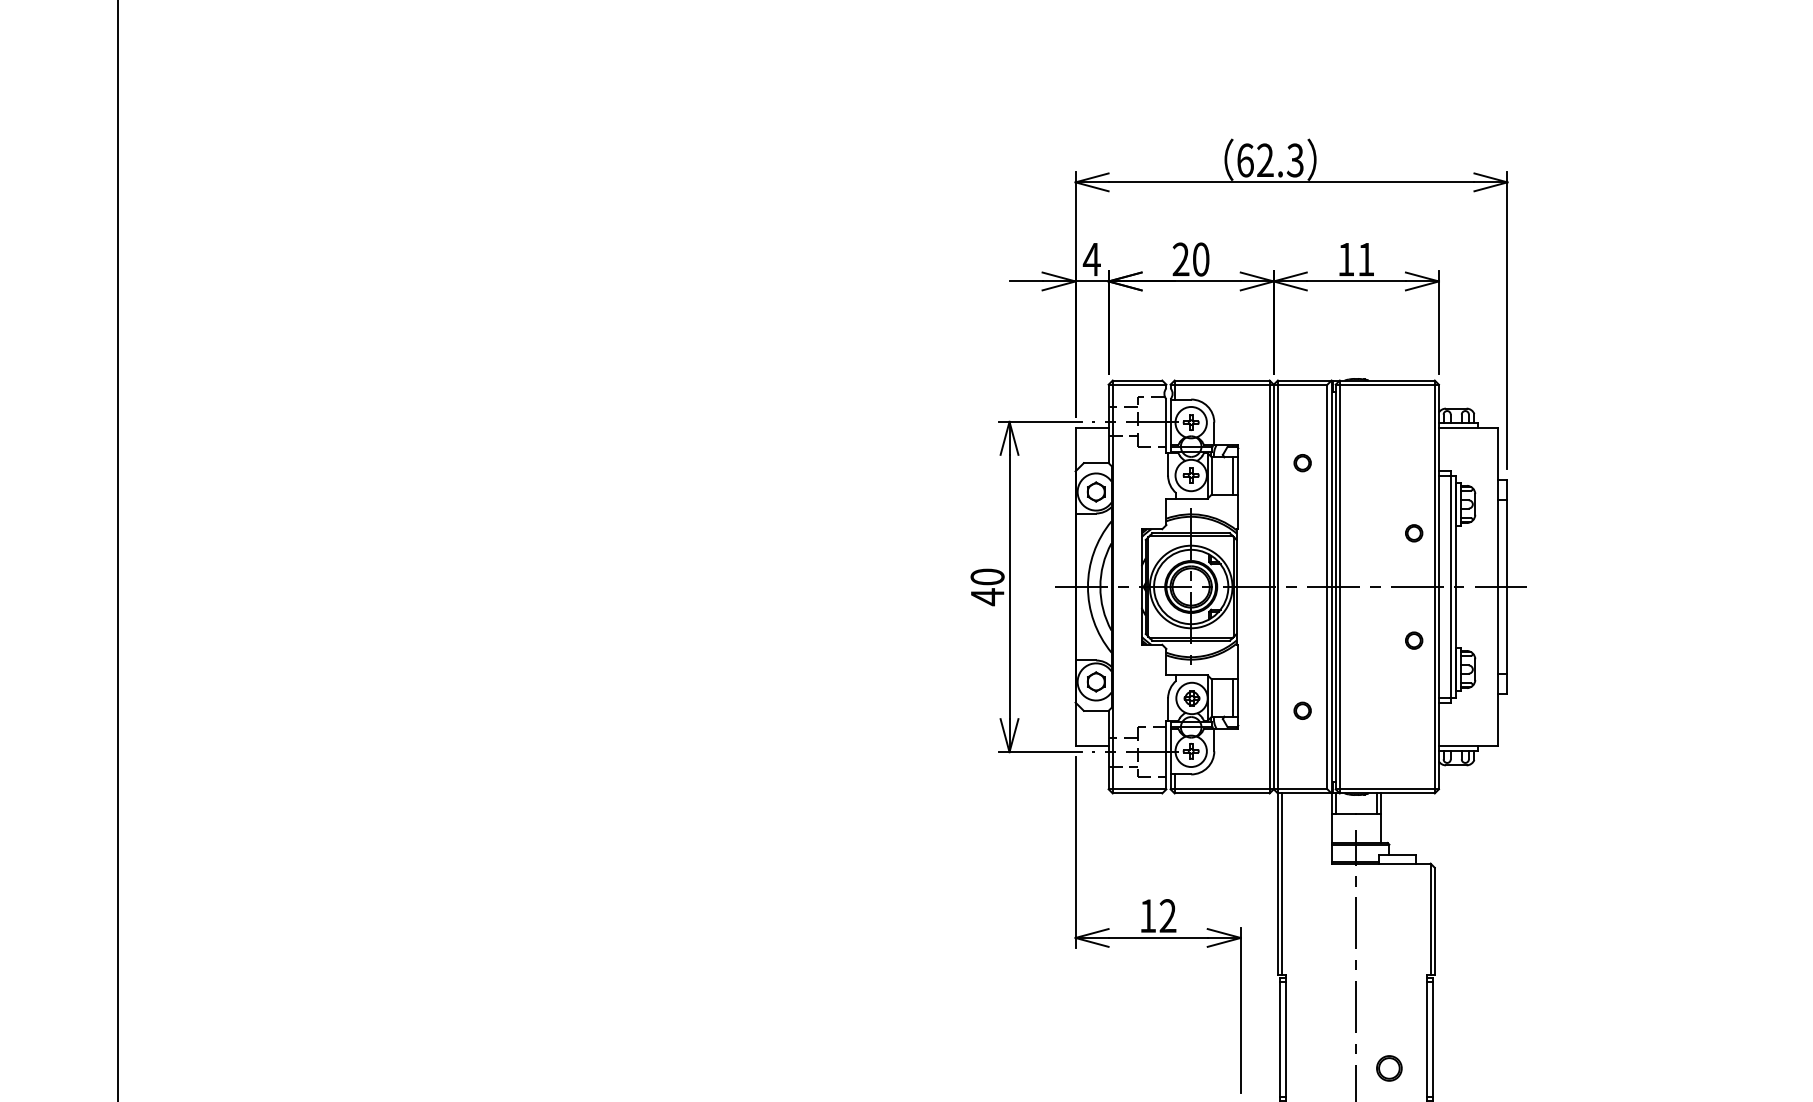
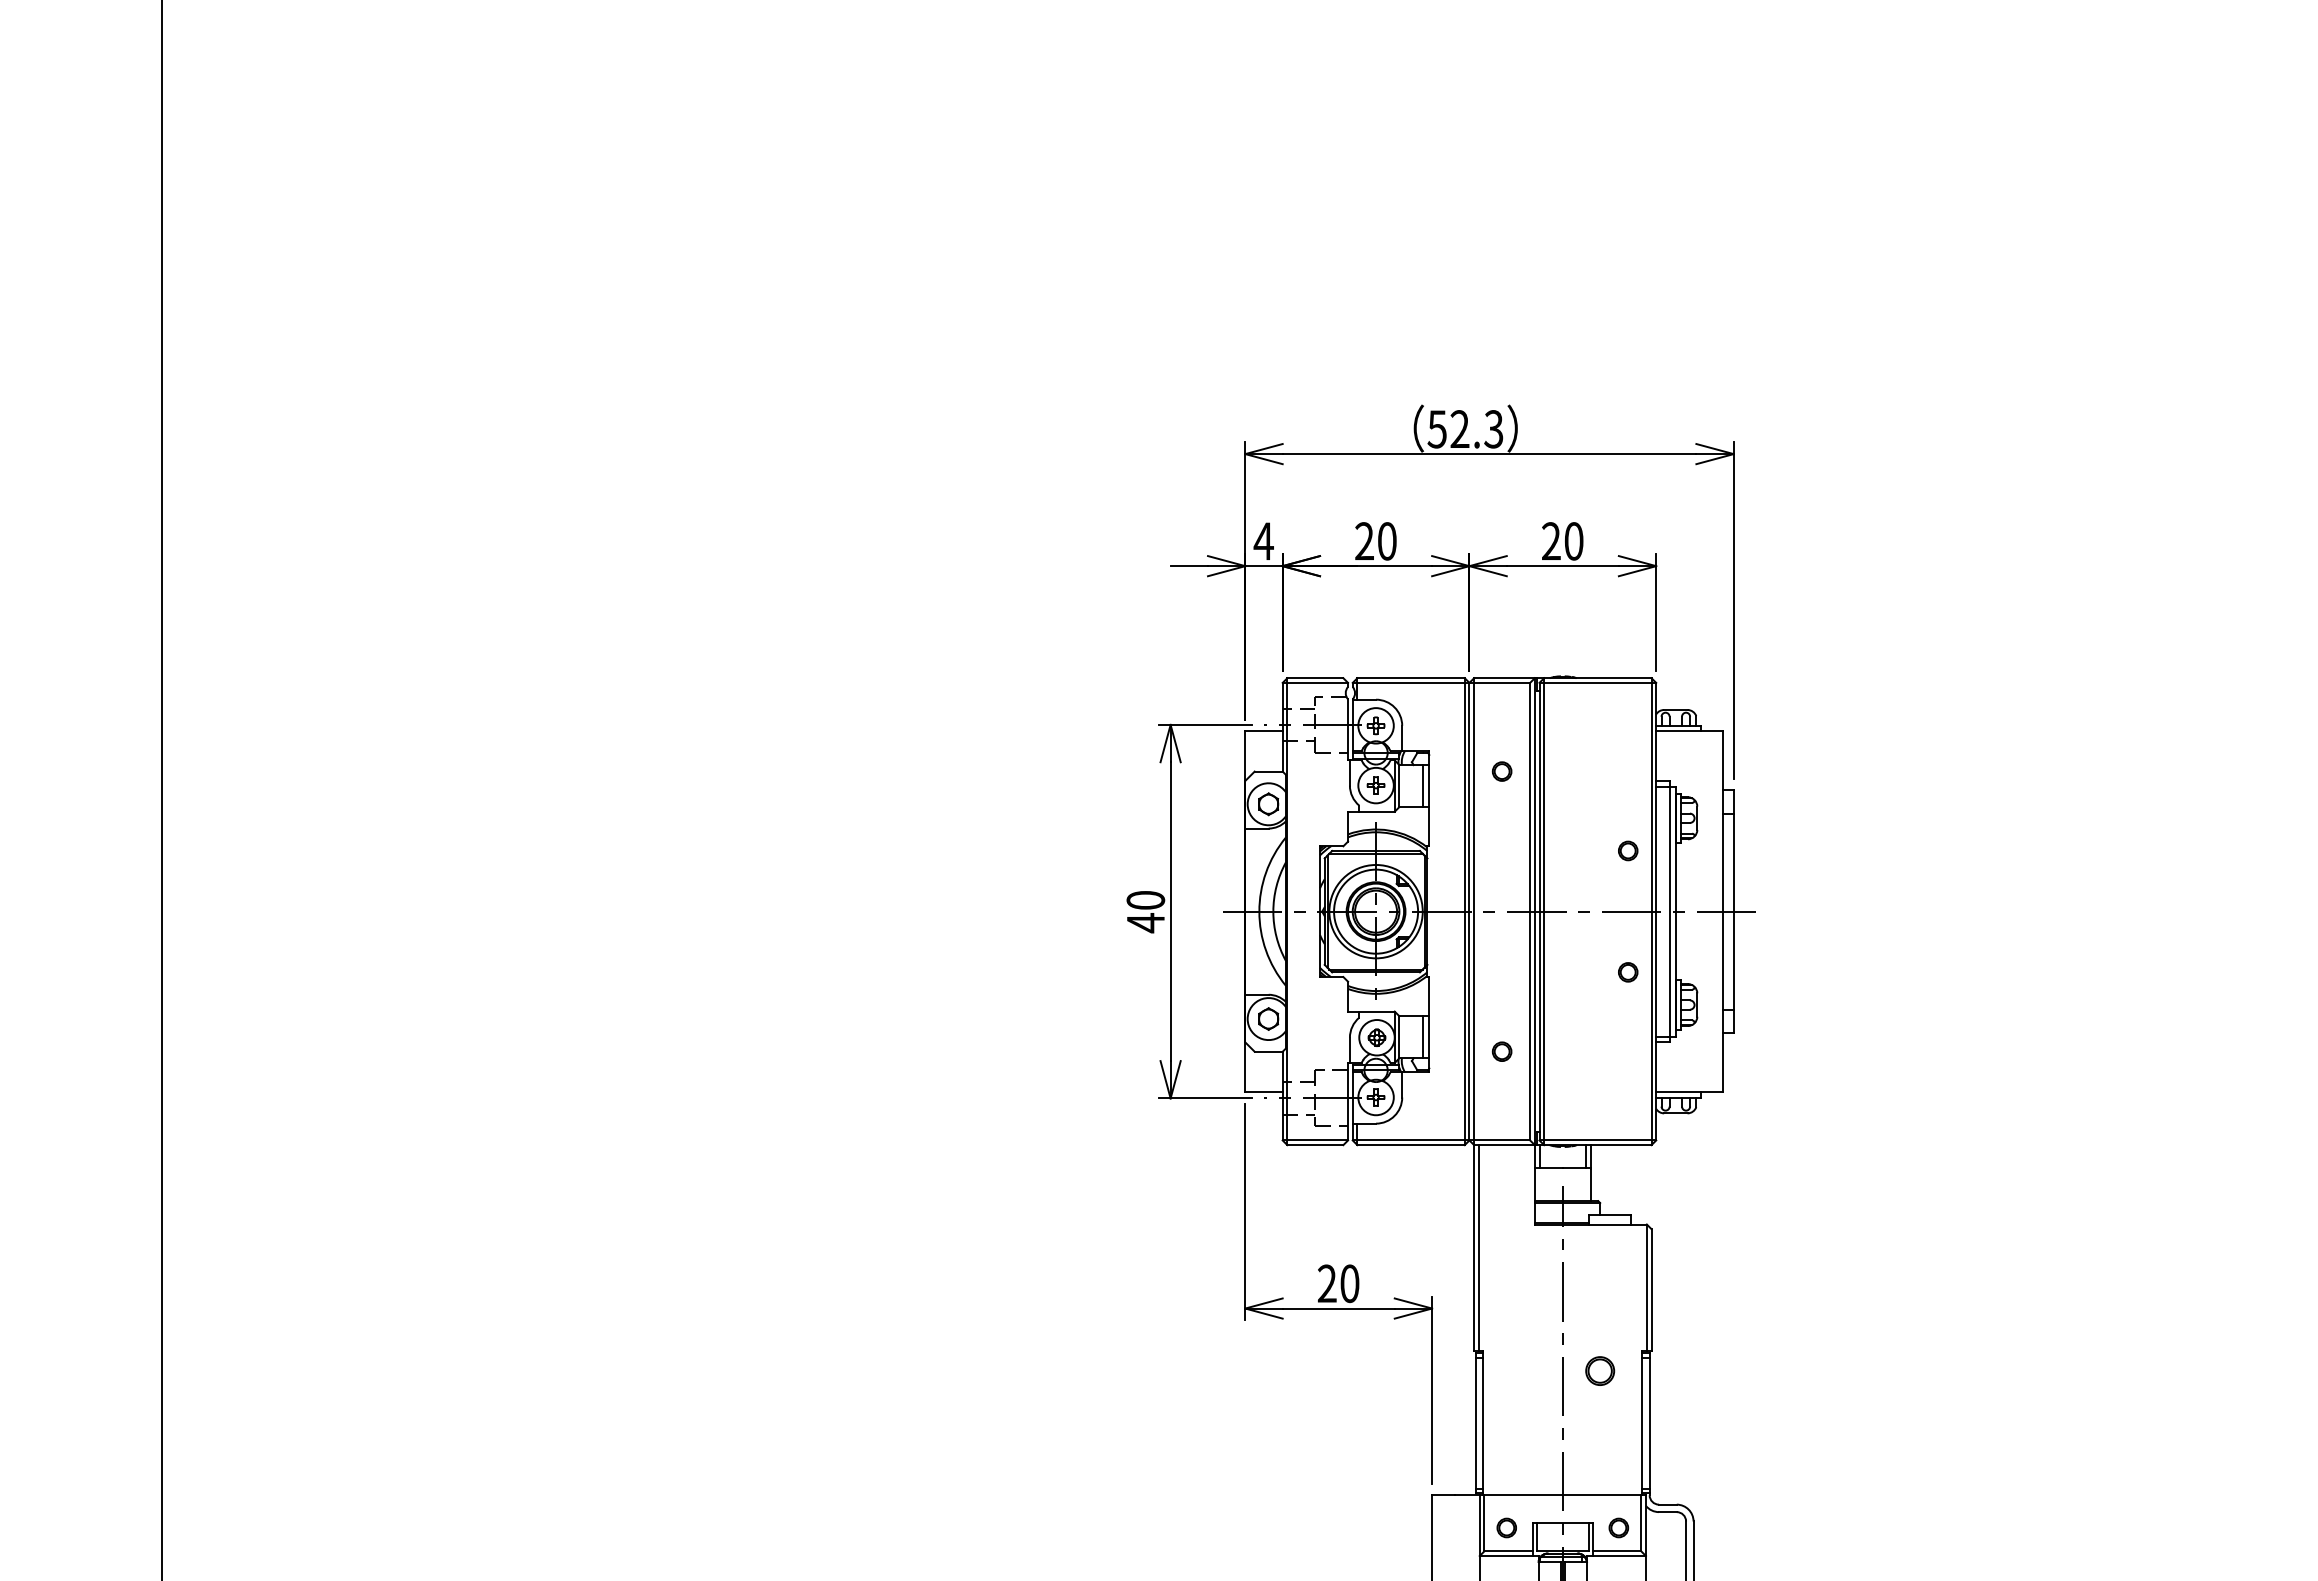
text: (1244, 160) -> (1436, 429), 62.3 -> 52.3
text: (1356, 259) -> (1562, 541), 11 -> 20
text: (1157, 915) -> (1338, 1283), 12 -> 20
part: (1389, 1067) -> (1600, 1370), moved

